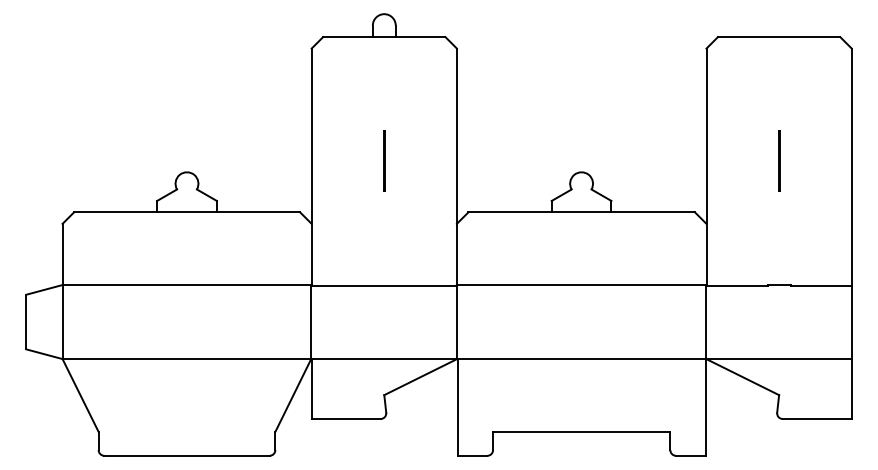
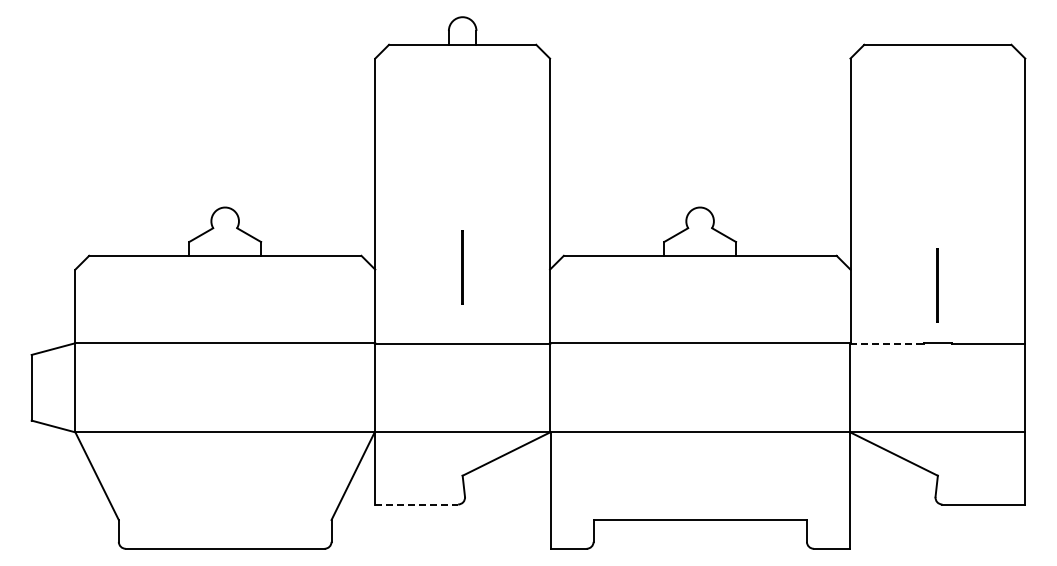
line: (384, 161) -> (462, 267), moved
line: (778, 161) -> (937, 285), moved
line: (737, 285) -> (887, 343), solid -> dashed
line: (346, 419) -> (417, 504), solid -> dashed

